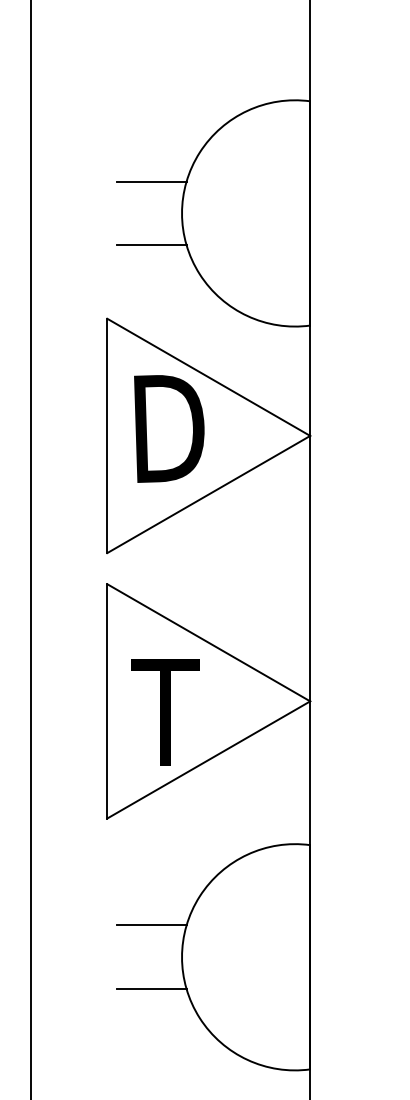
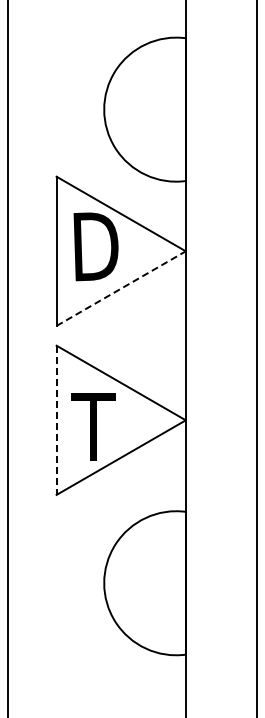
line: (151, 181) -> (84, 89), removed
line: (151, 244) -> (84, 129), removed
line: (209, 494) -> (121, 288), solid -> dashed
line: (107, 701) -> (56, 420), solid -> dashed
line: (151, 926) -> (84, 563), removed
line: (151, 989) -> (84, 603), removed

